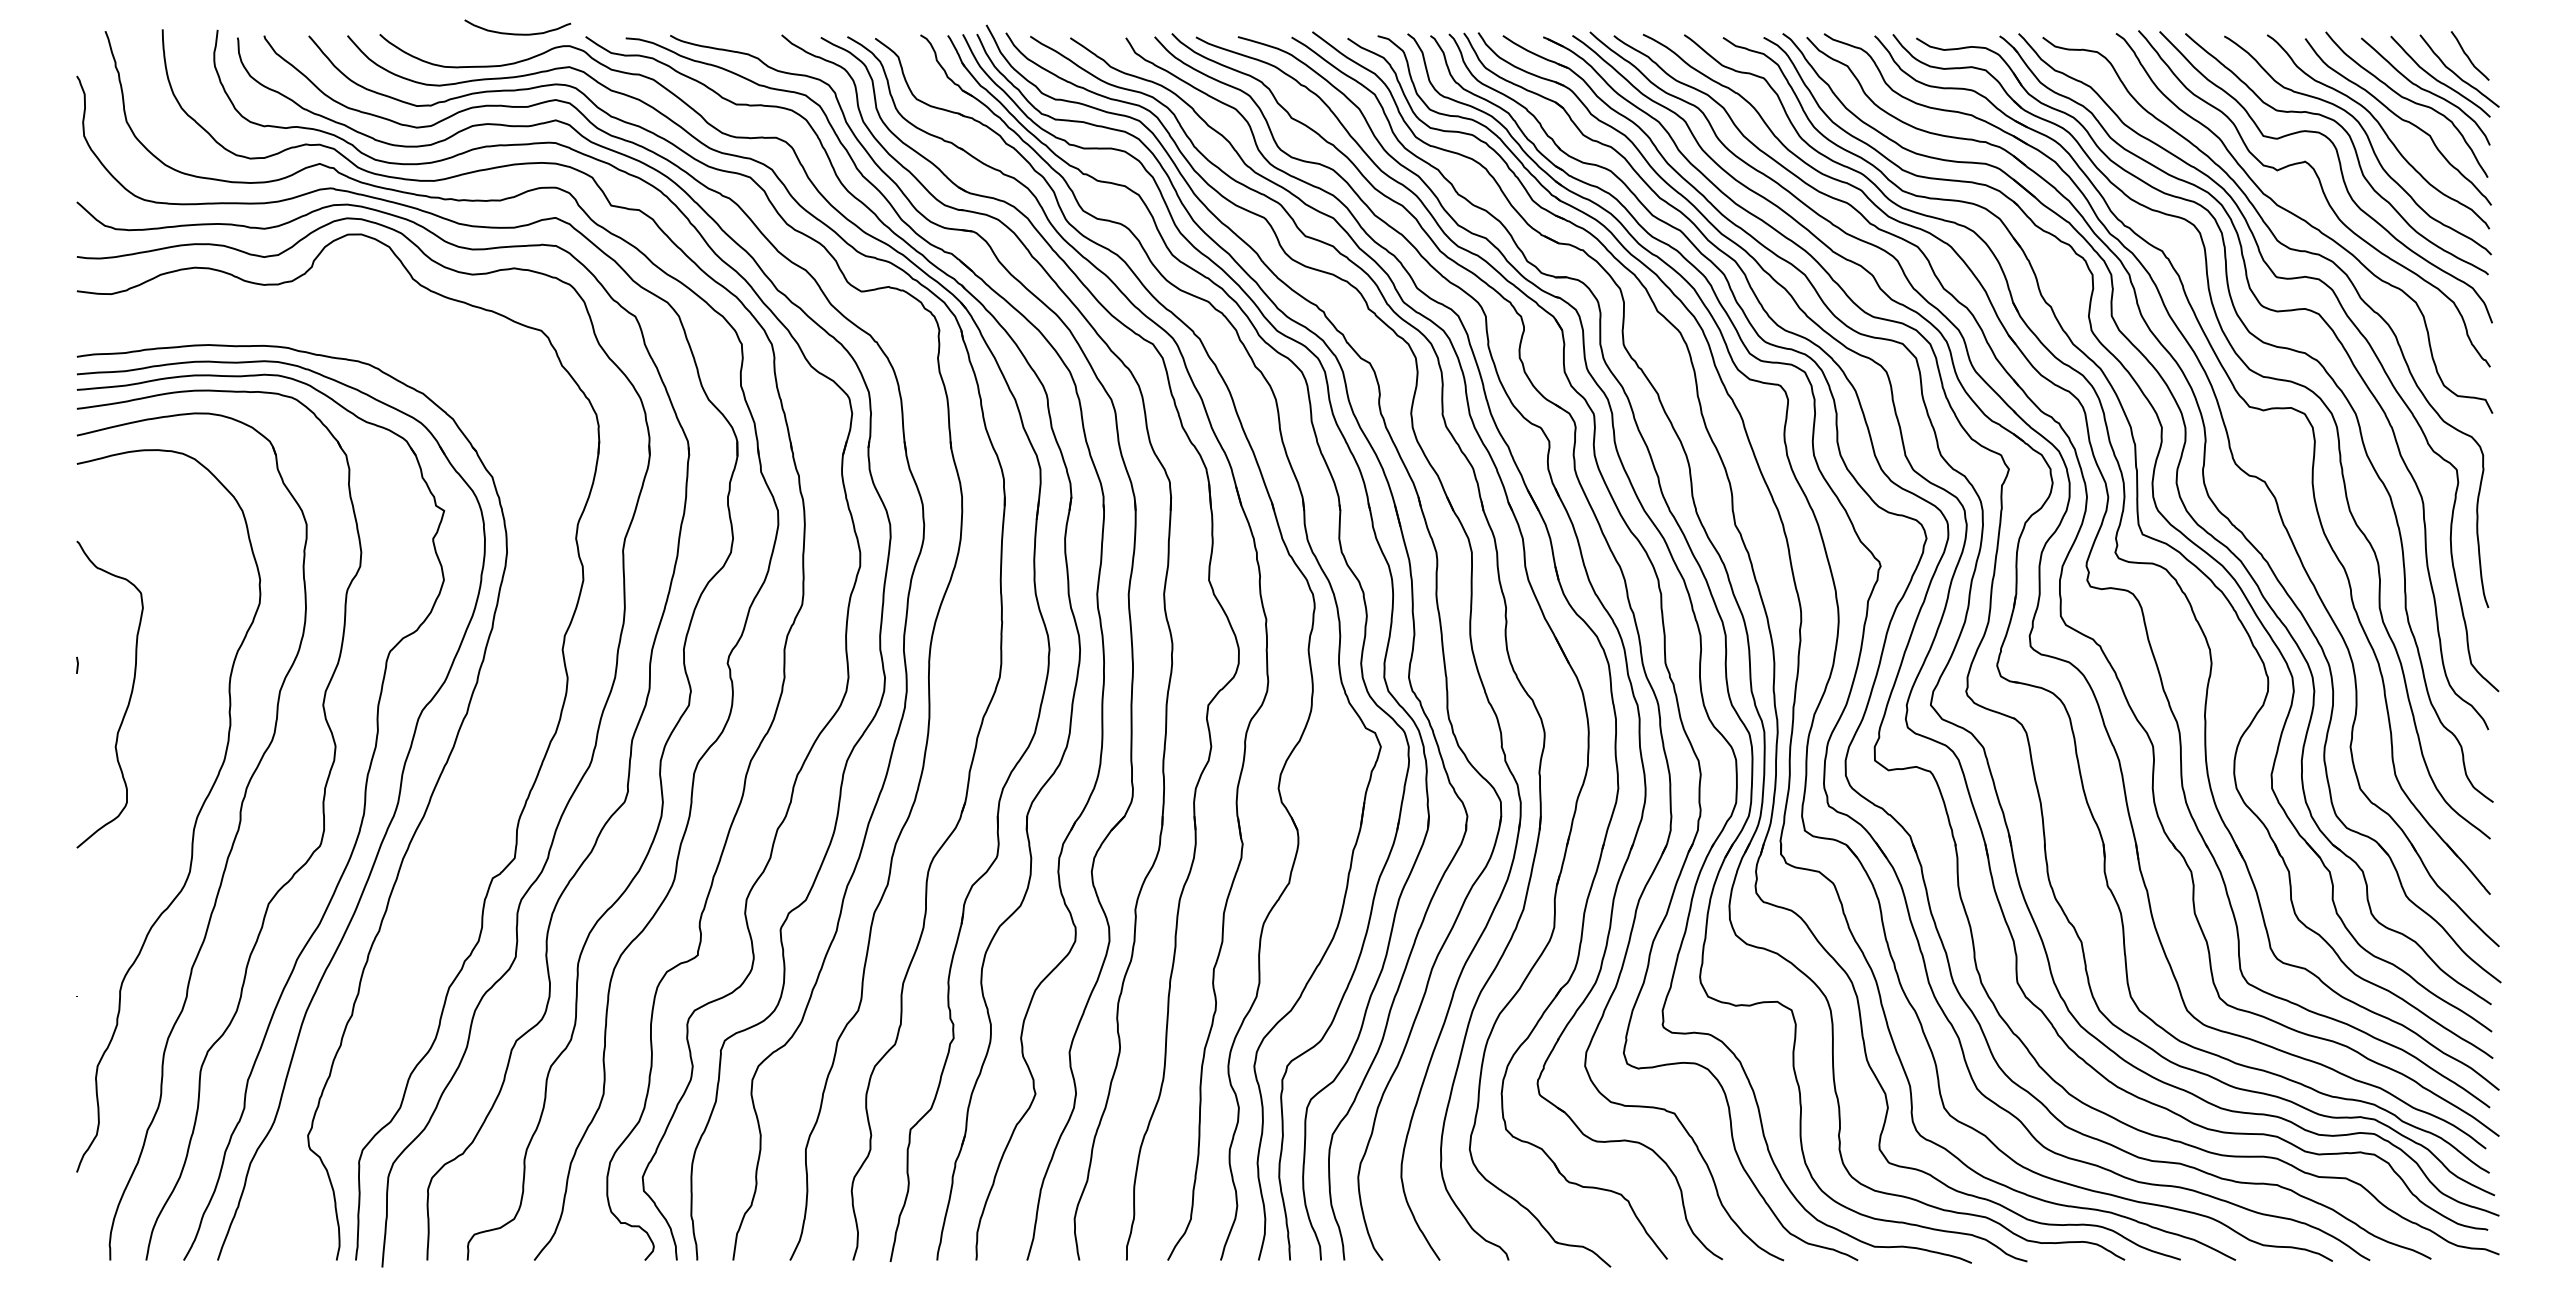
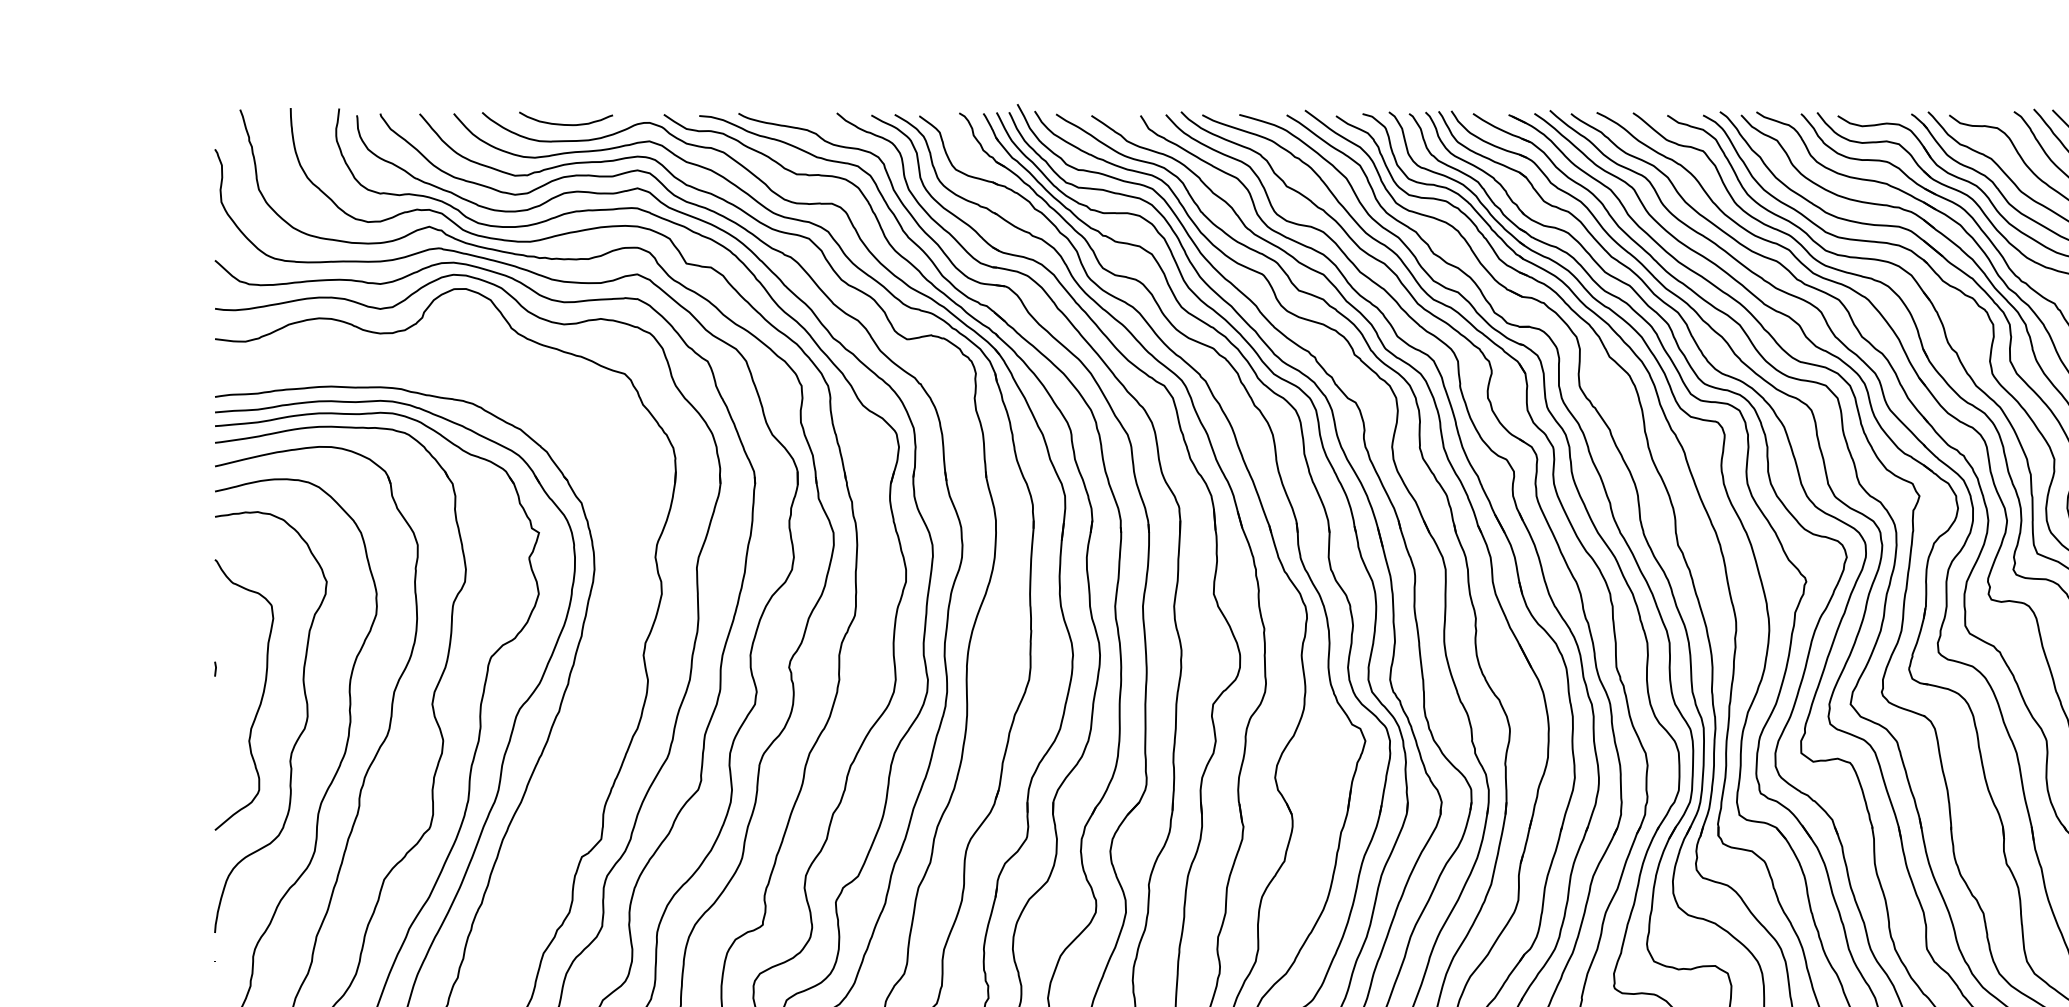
curve: (517, 33) -> (565, 124), moved
curve: (171, 741) -> (298, 736), added

